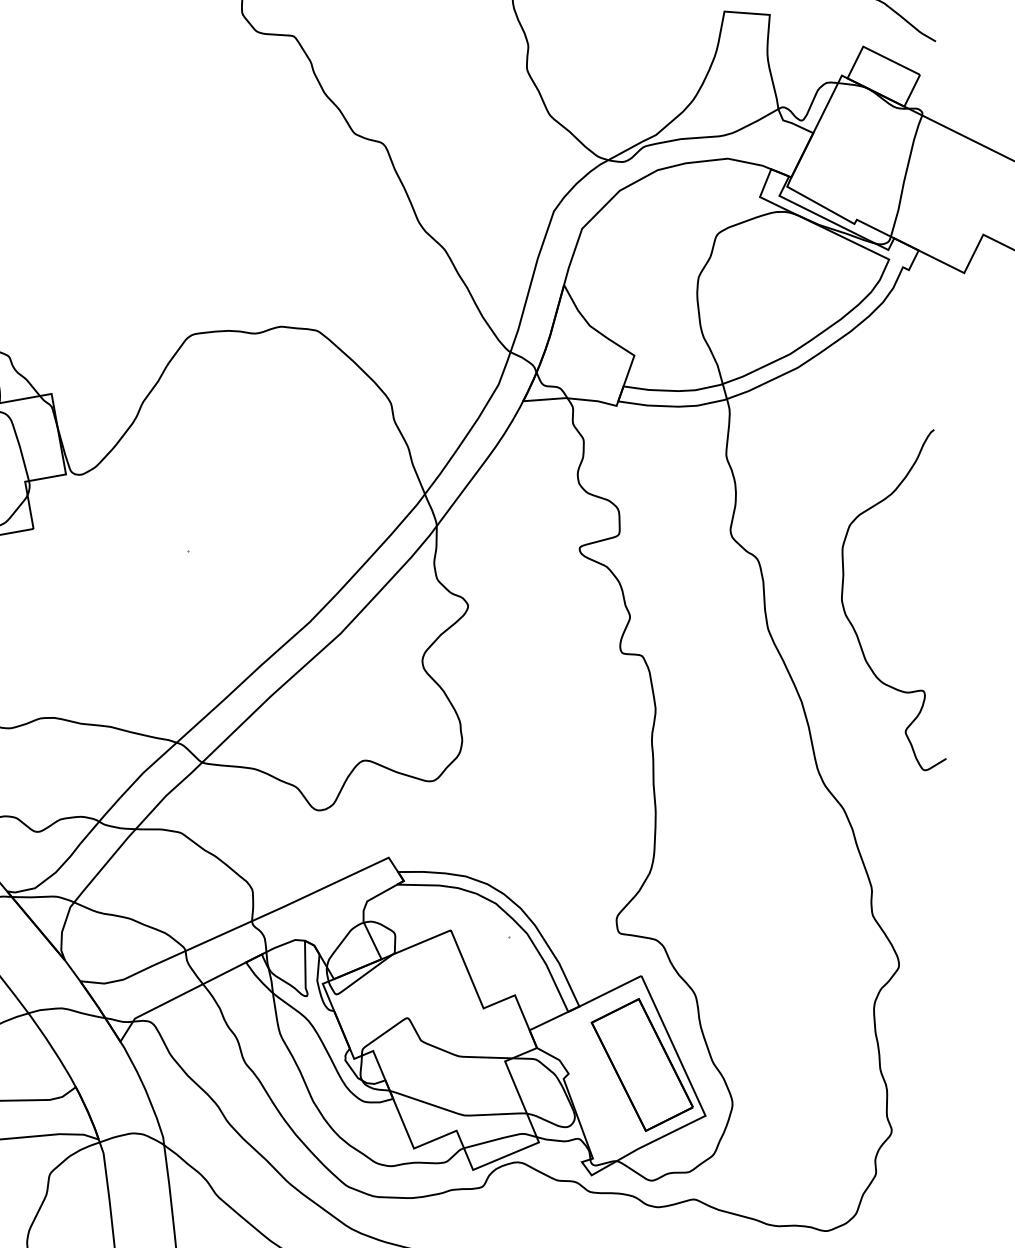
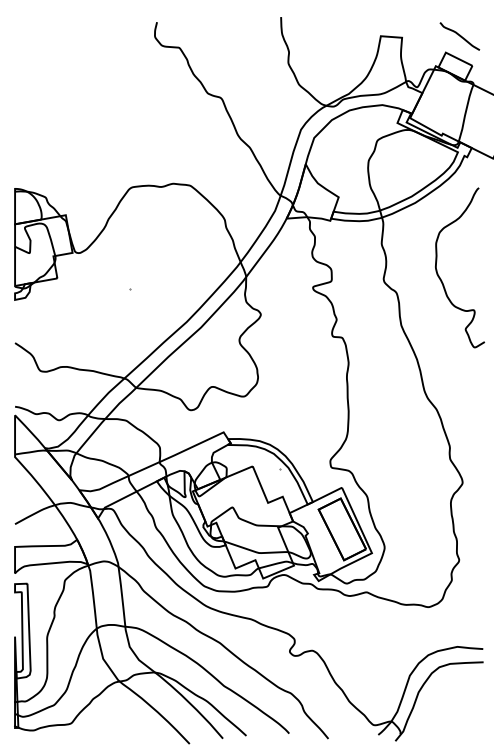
curve: (856, 627) -> (442, 280), moved

